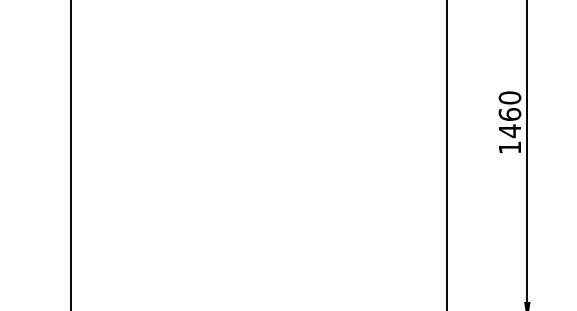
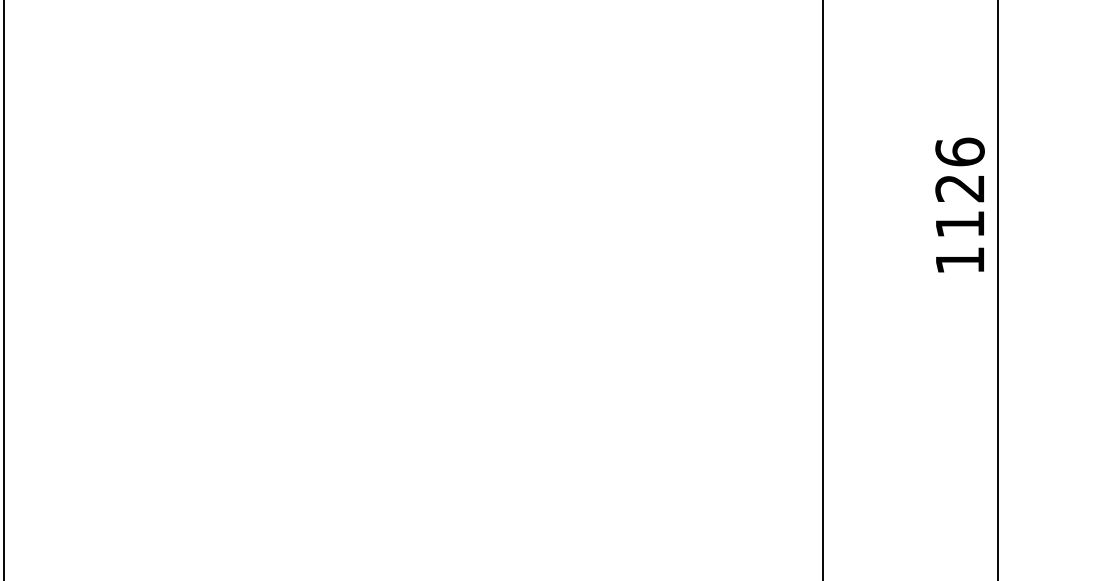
text: (509, 114) -> (959, 188), 1460 -> 1126

